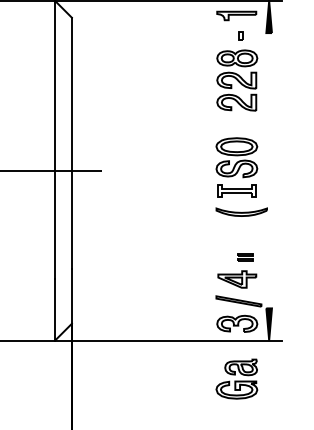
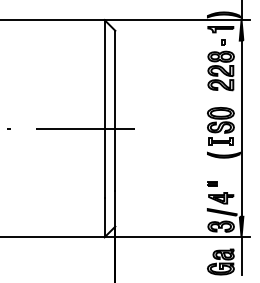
line: (269, 170) -> (241, 128), added
part: (245, 256) -> (212, 183), moved
line: (269, 370) -> (241, 256), added

